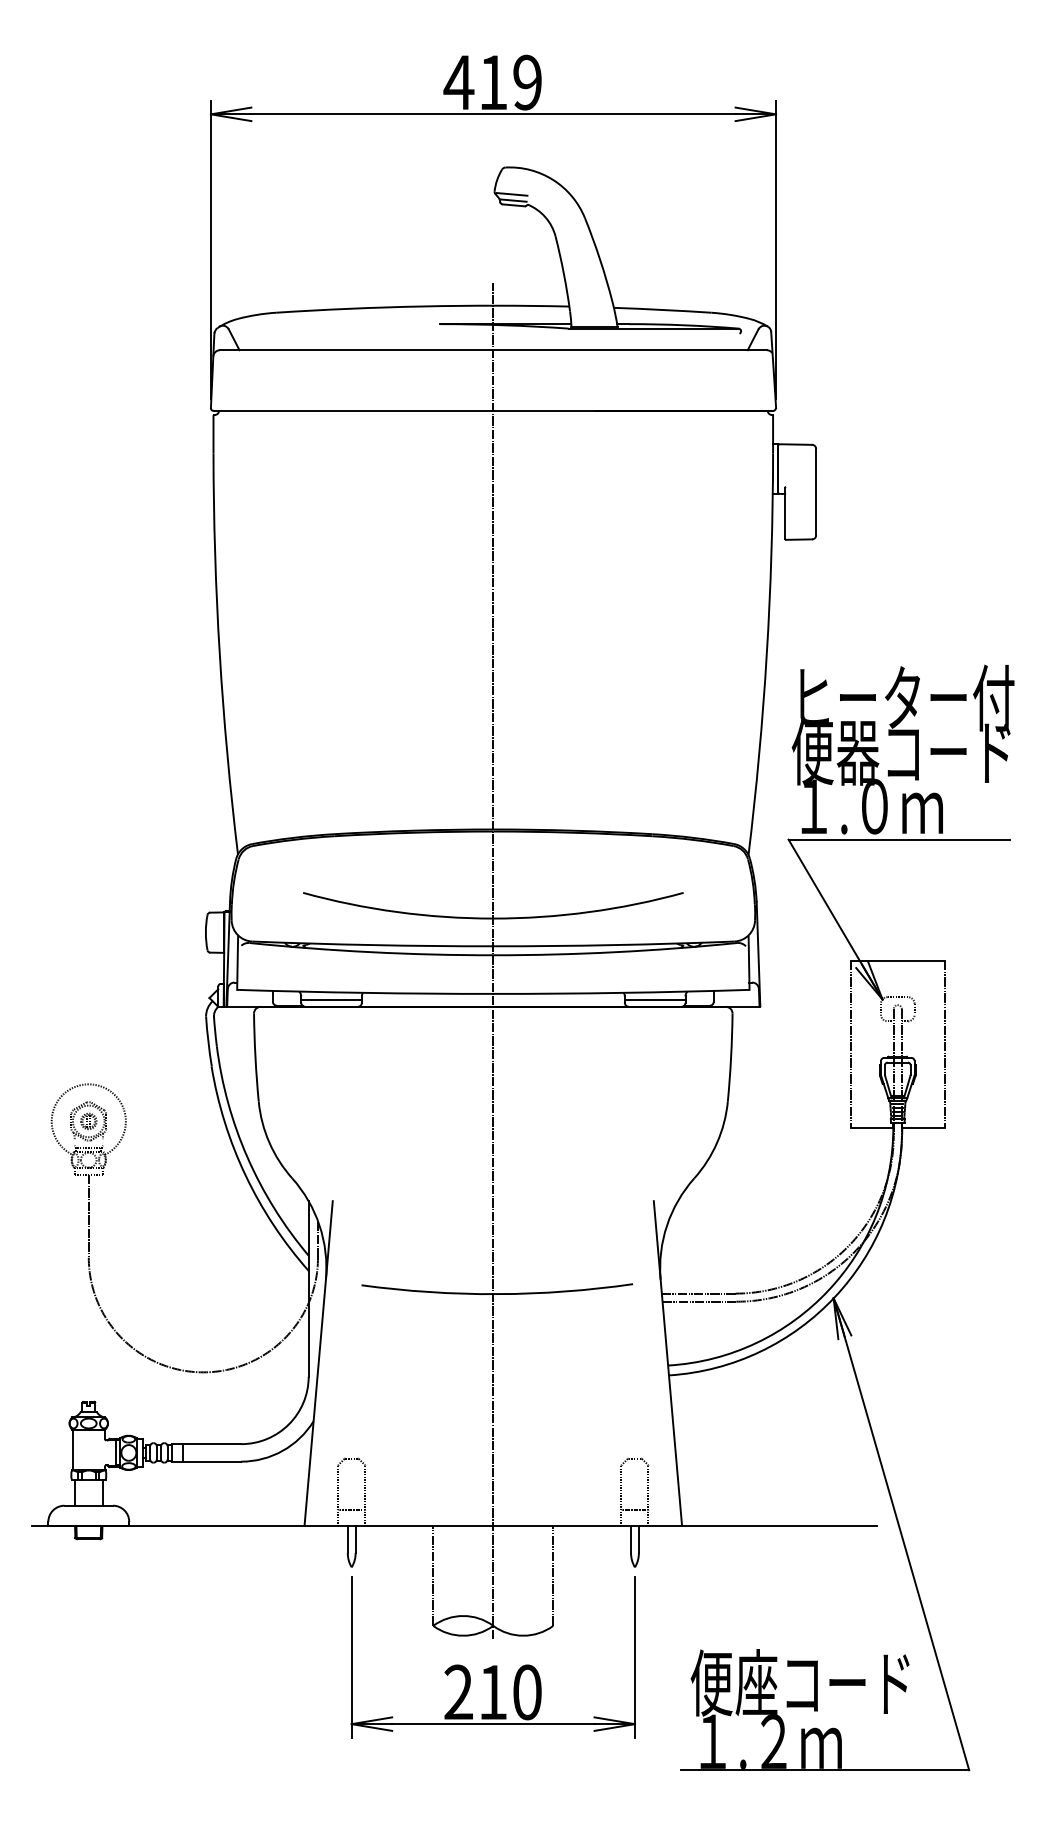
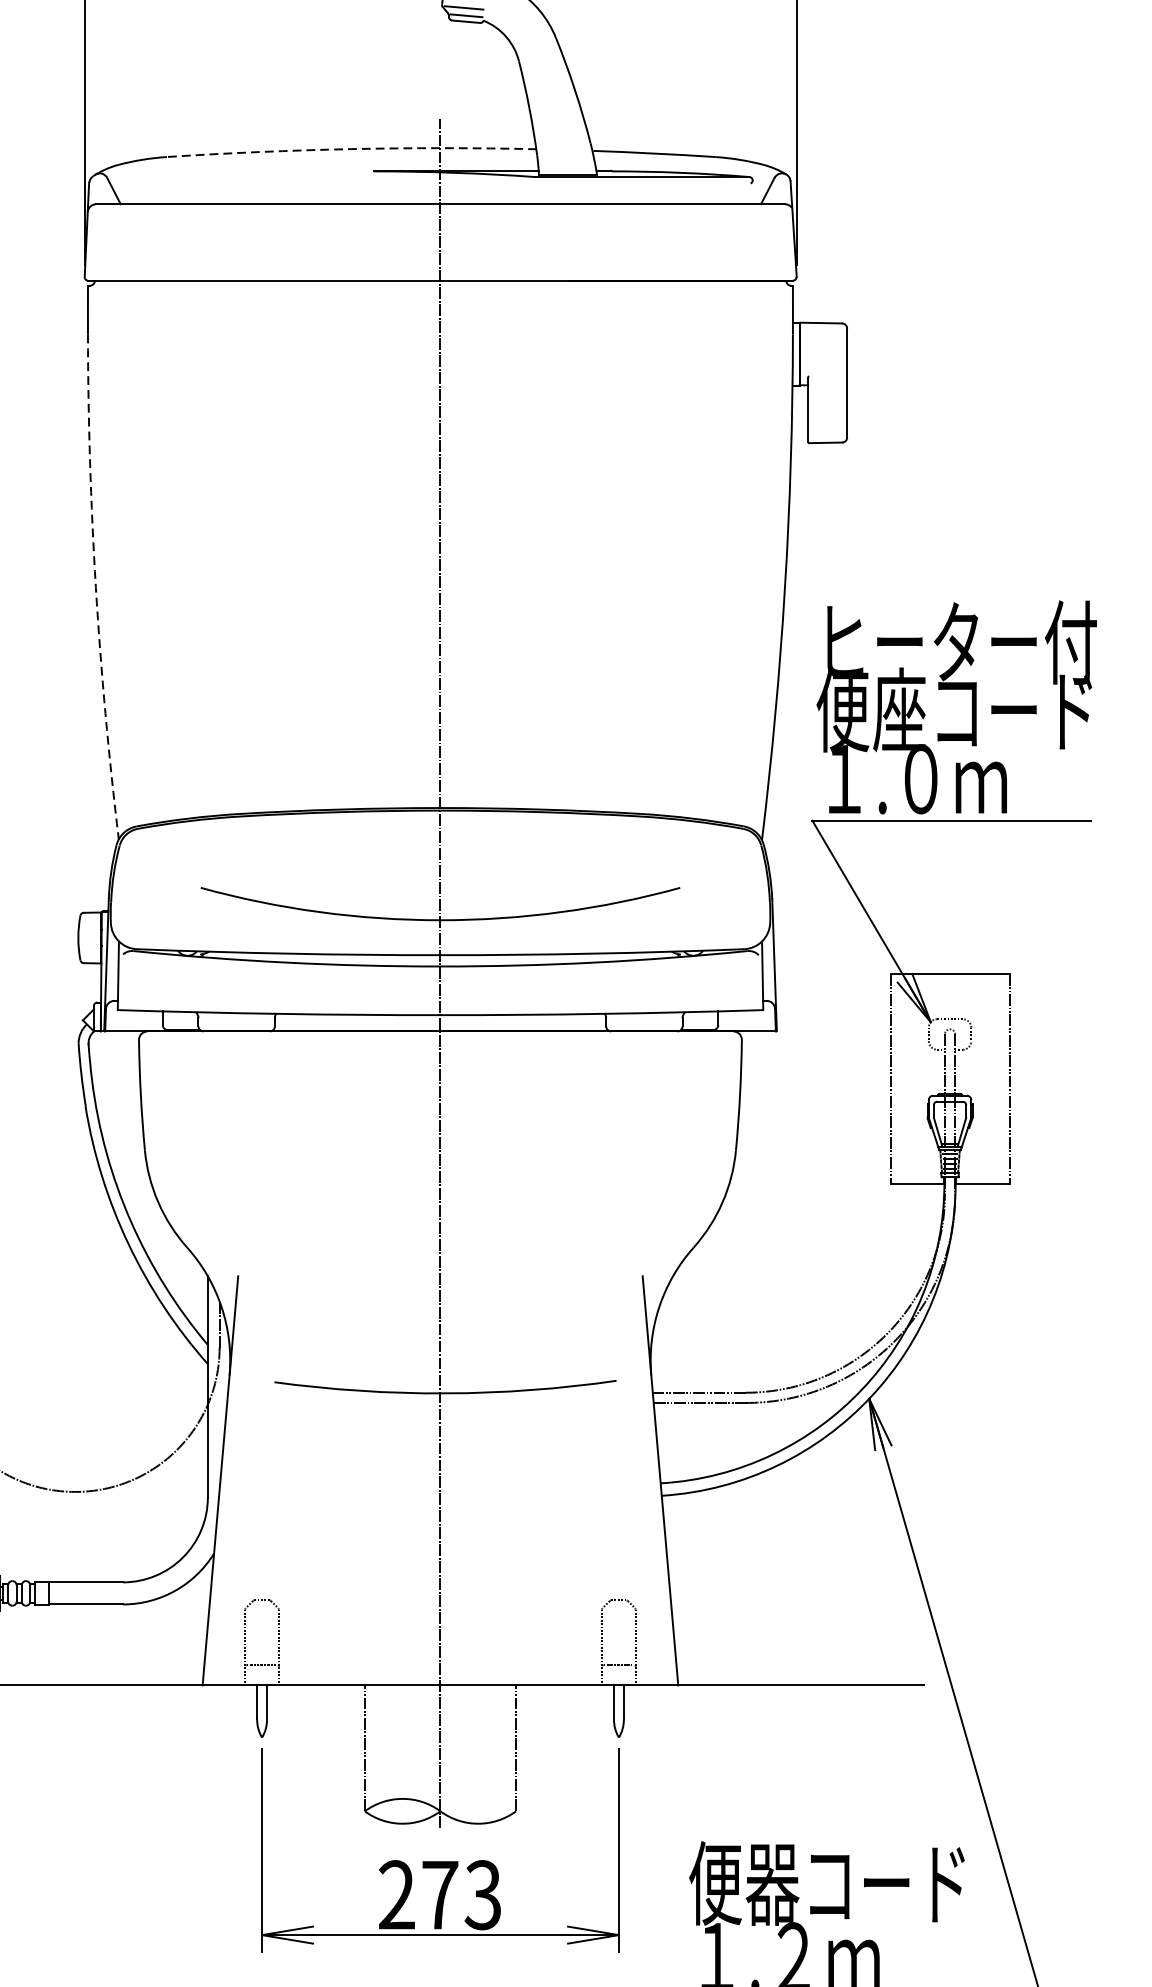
arc: (422, 306) -> (351, 149), solid -> dashed
arc: (219, 654) -> (95, 587), solid -> dashed
text: (857, 751) -> (899, 709), 便器コード -> 便座コード
line: (331, 1000) -> (236, 1023), removed
line: (654, 1000) -> (643, 1023), removed
text: (756, 1682) -> (772, 1882), 便座コード -> 便器コード
text: (510, 1692) -> (462, 1895), 210 -> 273

